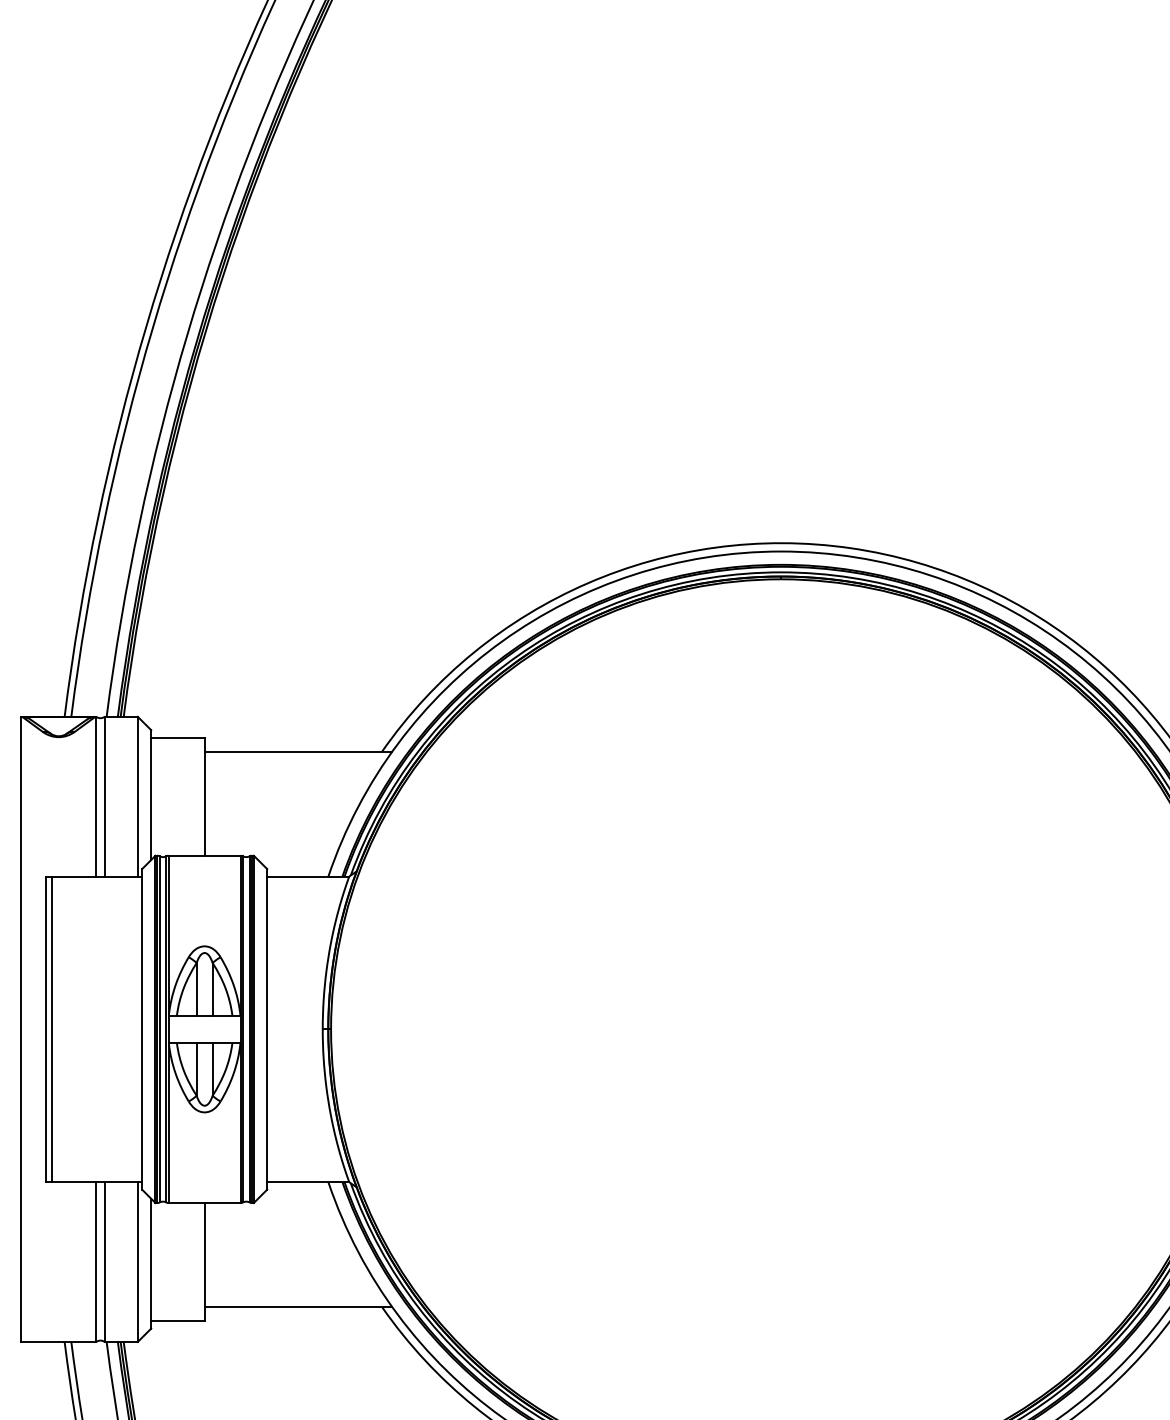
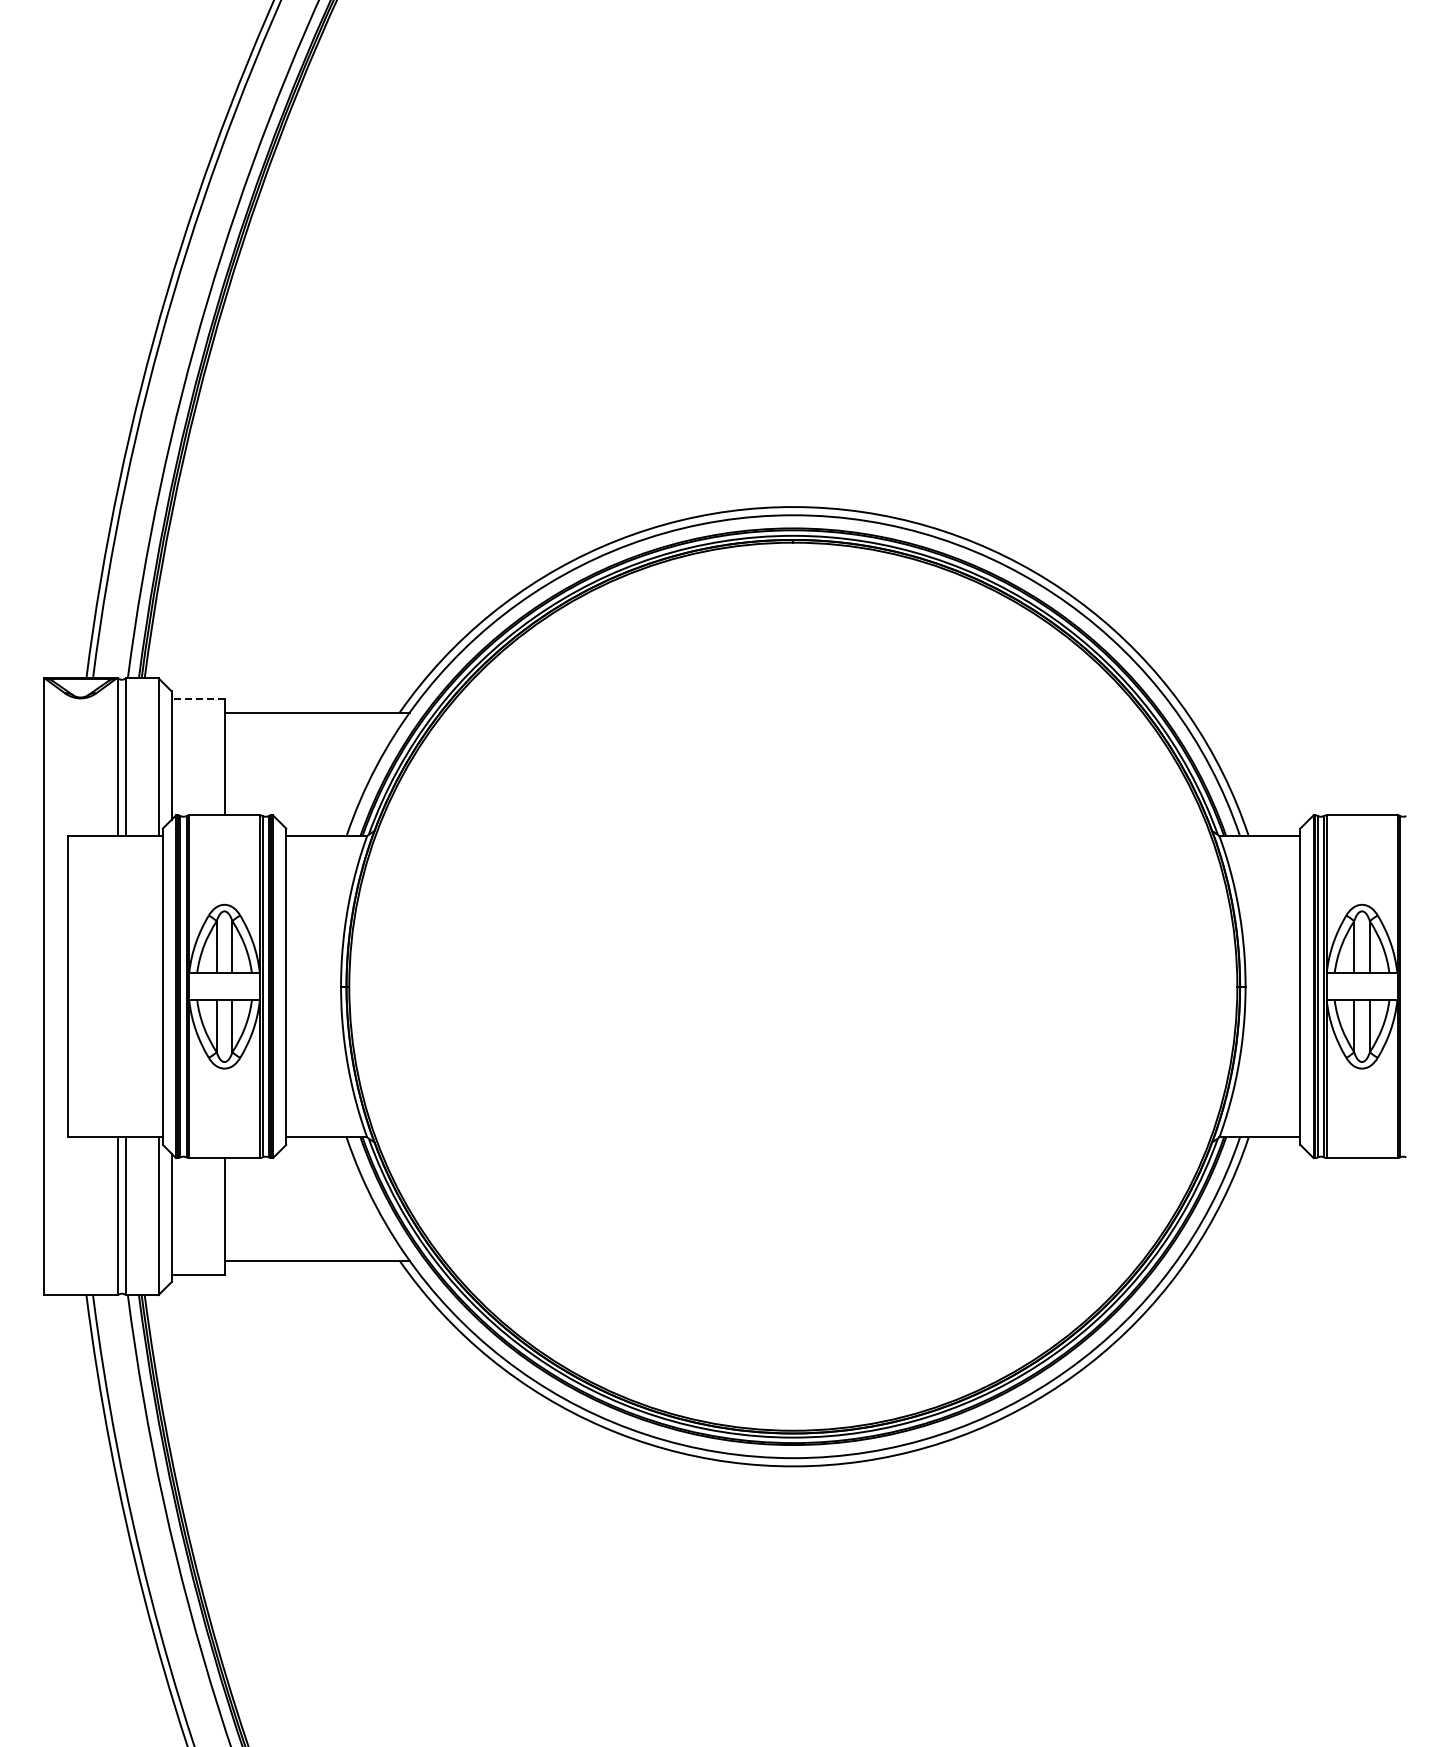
line: (177, 737) -> (197, 698), solid -> dashed
line: (51, 1029) -> (73, 986), removed

